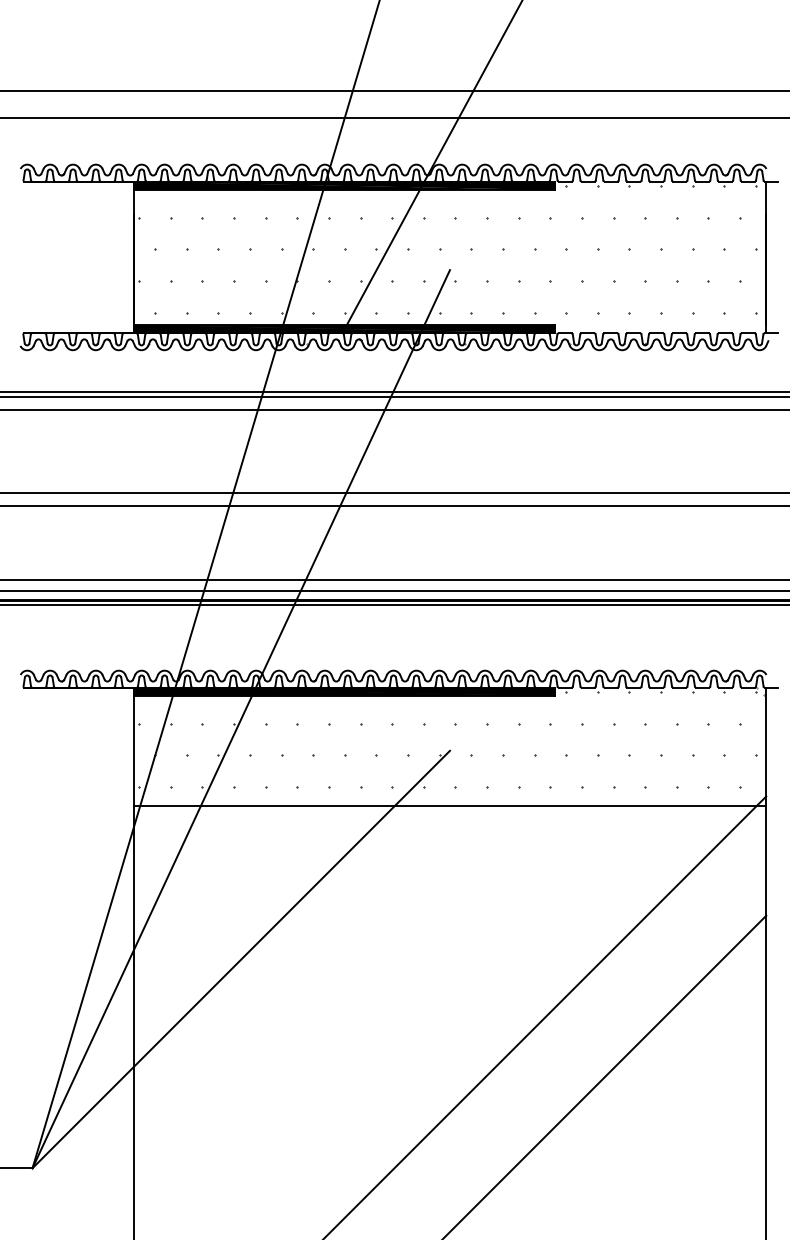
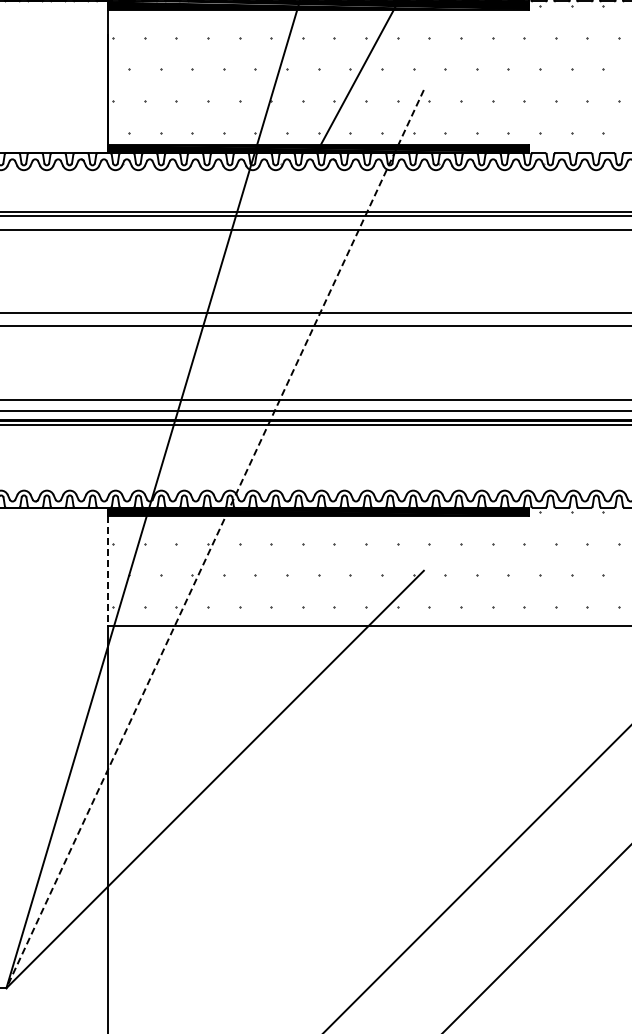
line: (241, 719) -> (215, 539), solid -> dashed
line: (133, 750) -> (107, 570), solid -> dashed

